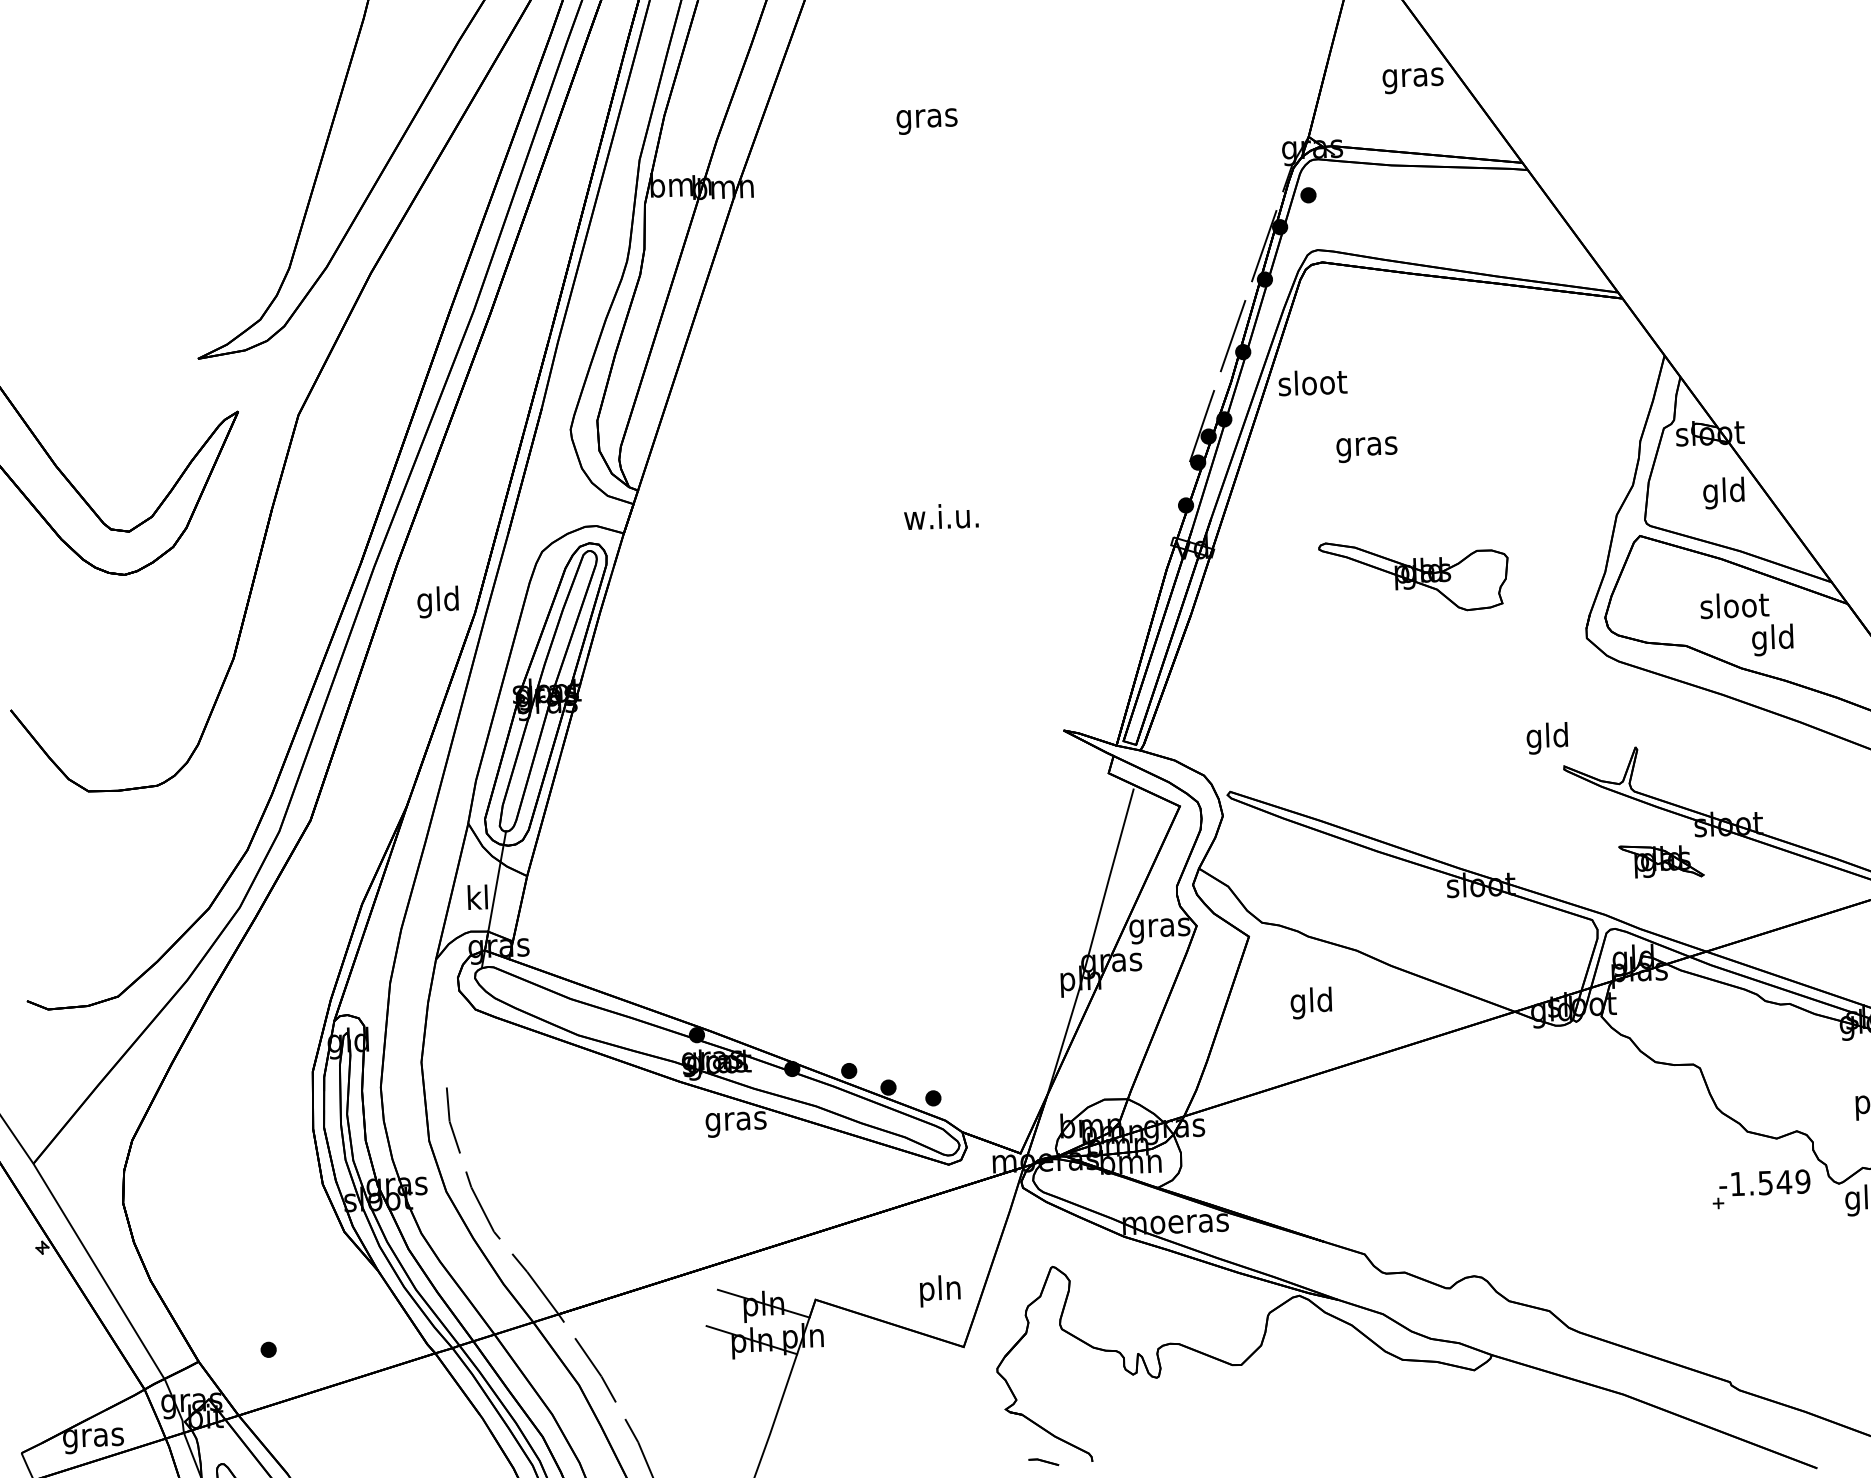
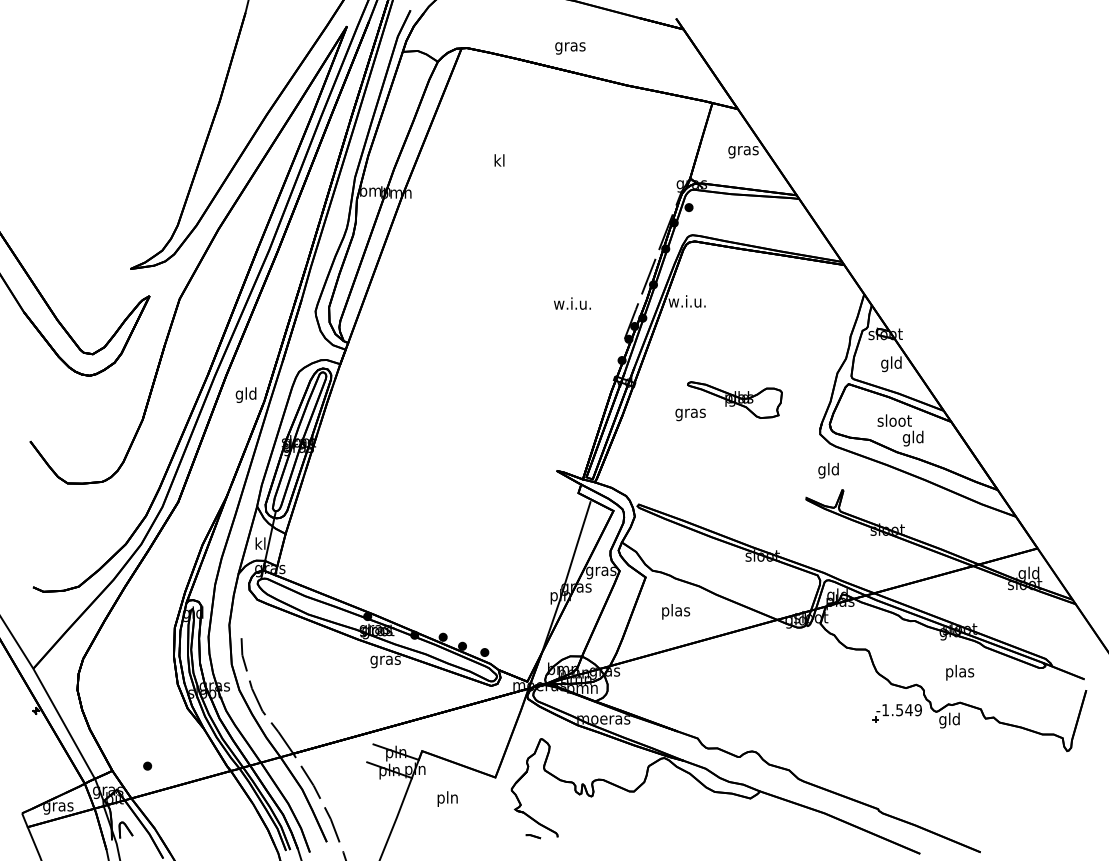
text: (926, 117) -> (499, 161), gras -> kl
text: (1310, 382) -> (686, 301), sloot -> w.i.u.
text: (1366, 448) -> (690, 414), moved
text: (941, 516) -> (572, 303), moved
text: (1547, 737) -> (828, 470), moved
part: (1661, 861) -> (853, 547), removed
text: (1313, 1002) -> (676, 611), gld -> plas
text: (939, 1289) -> (447, 798), moved

